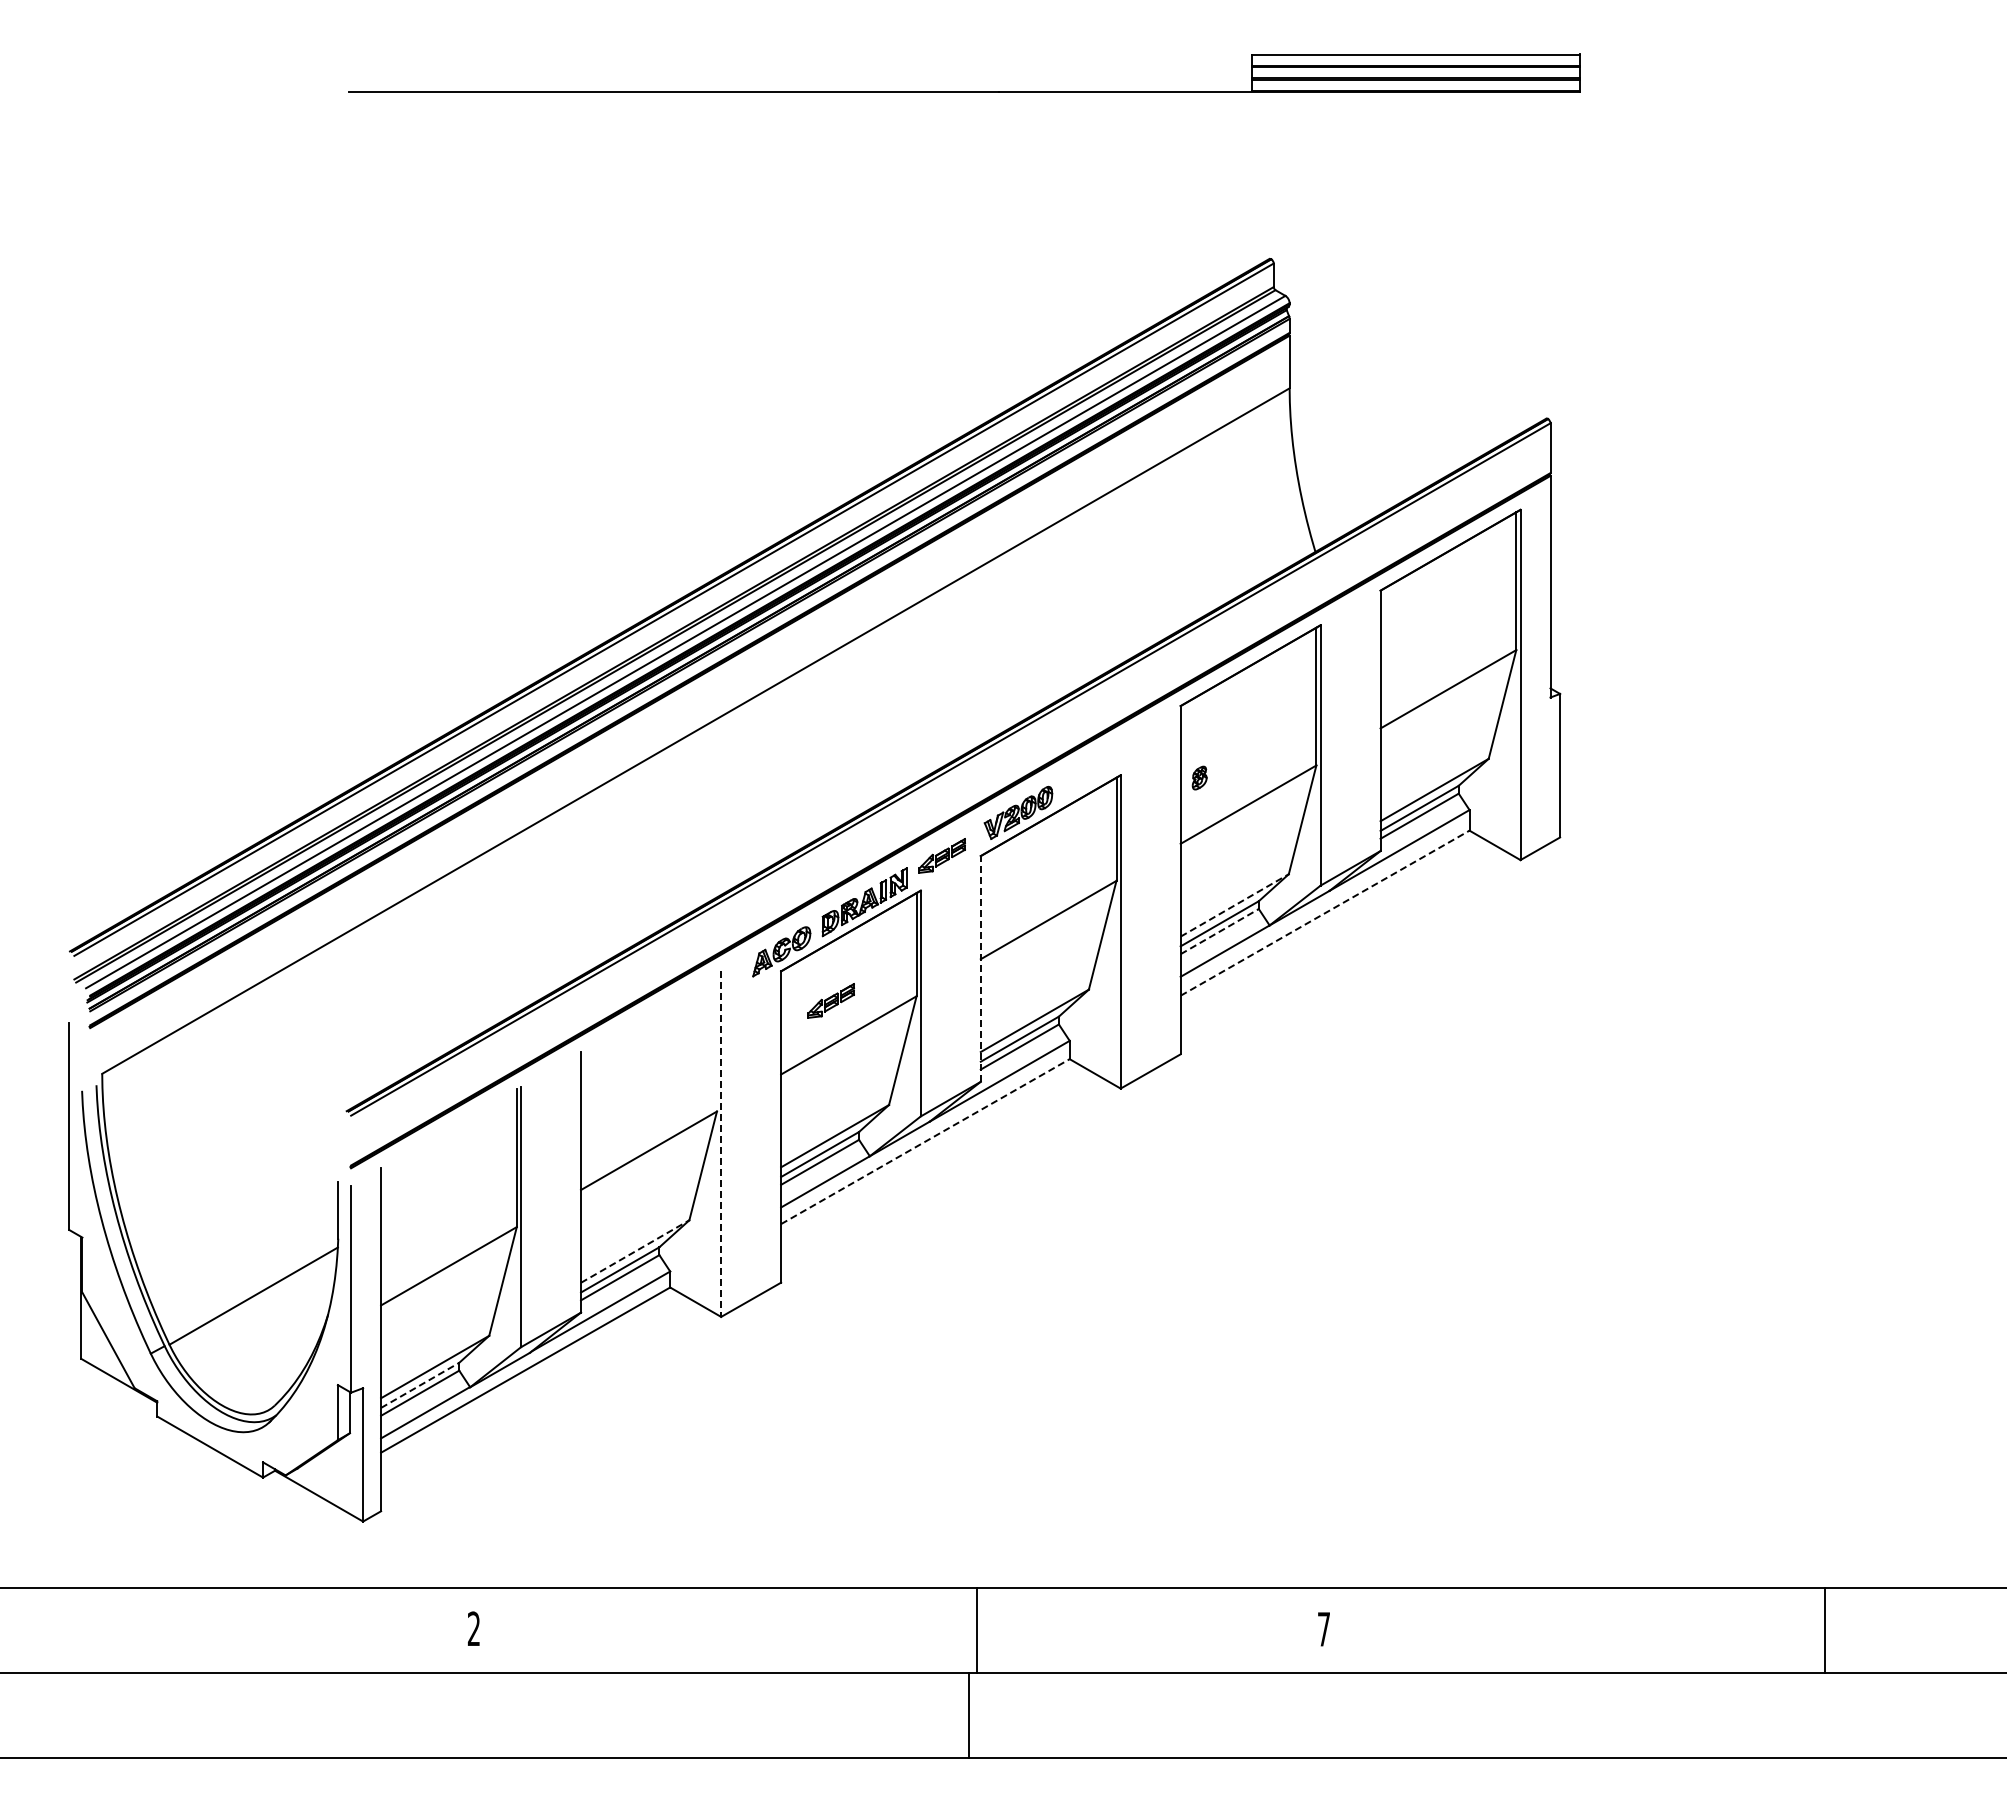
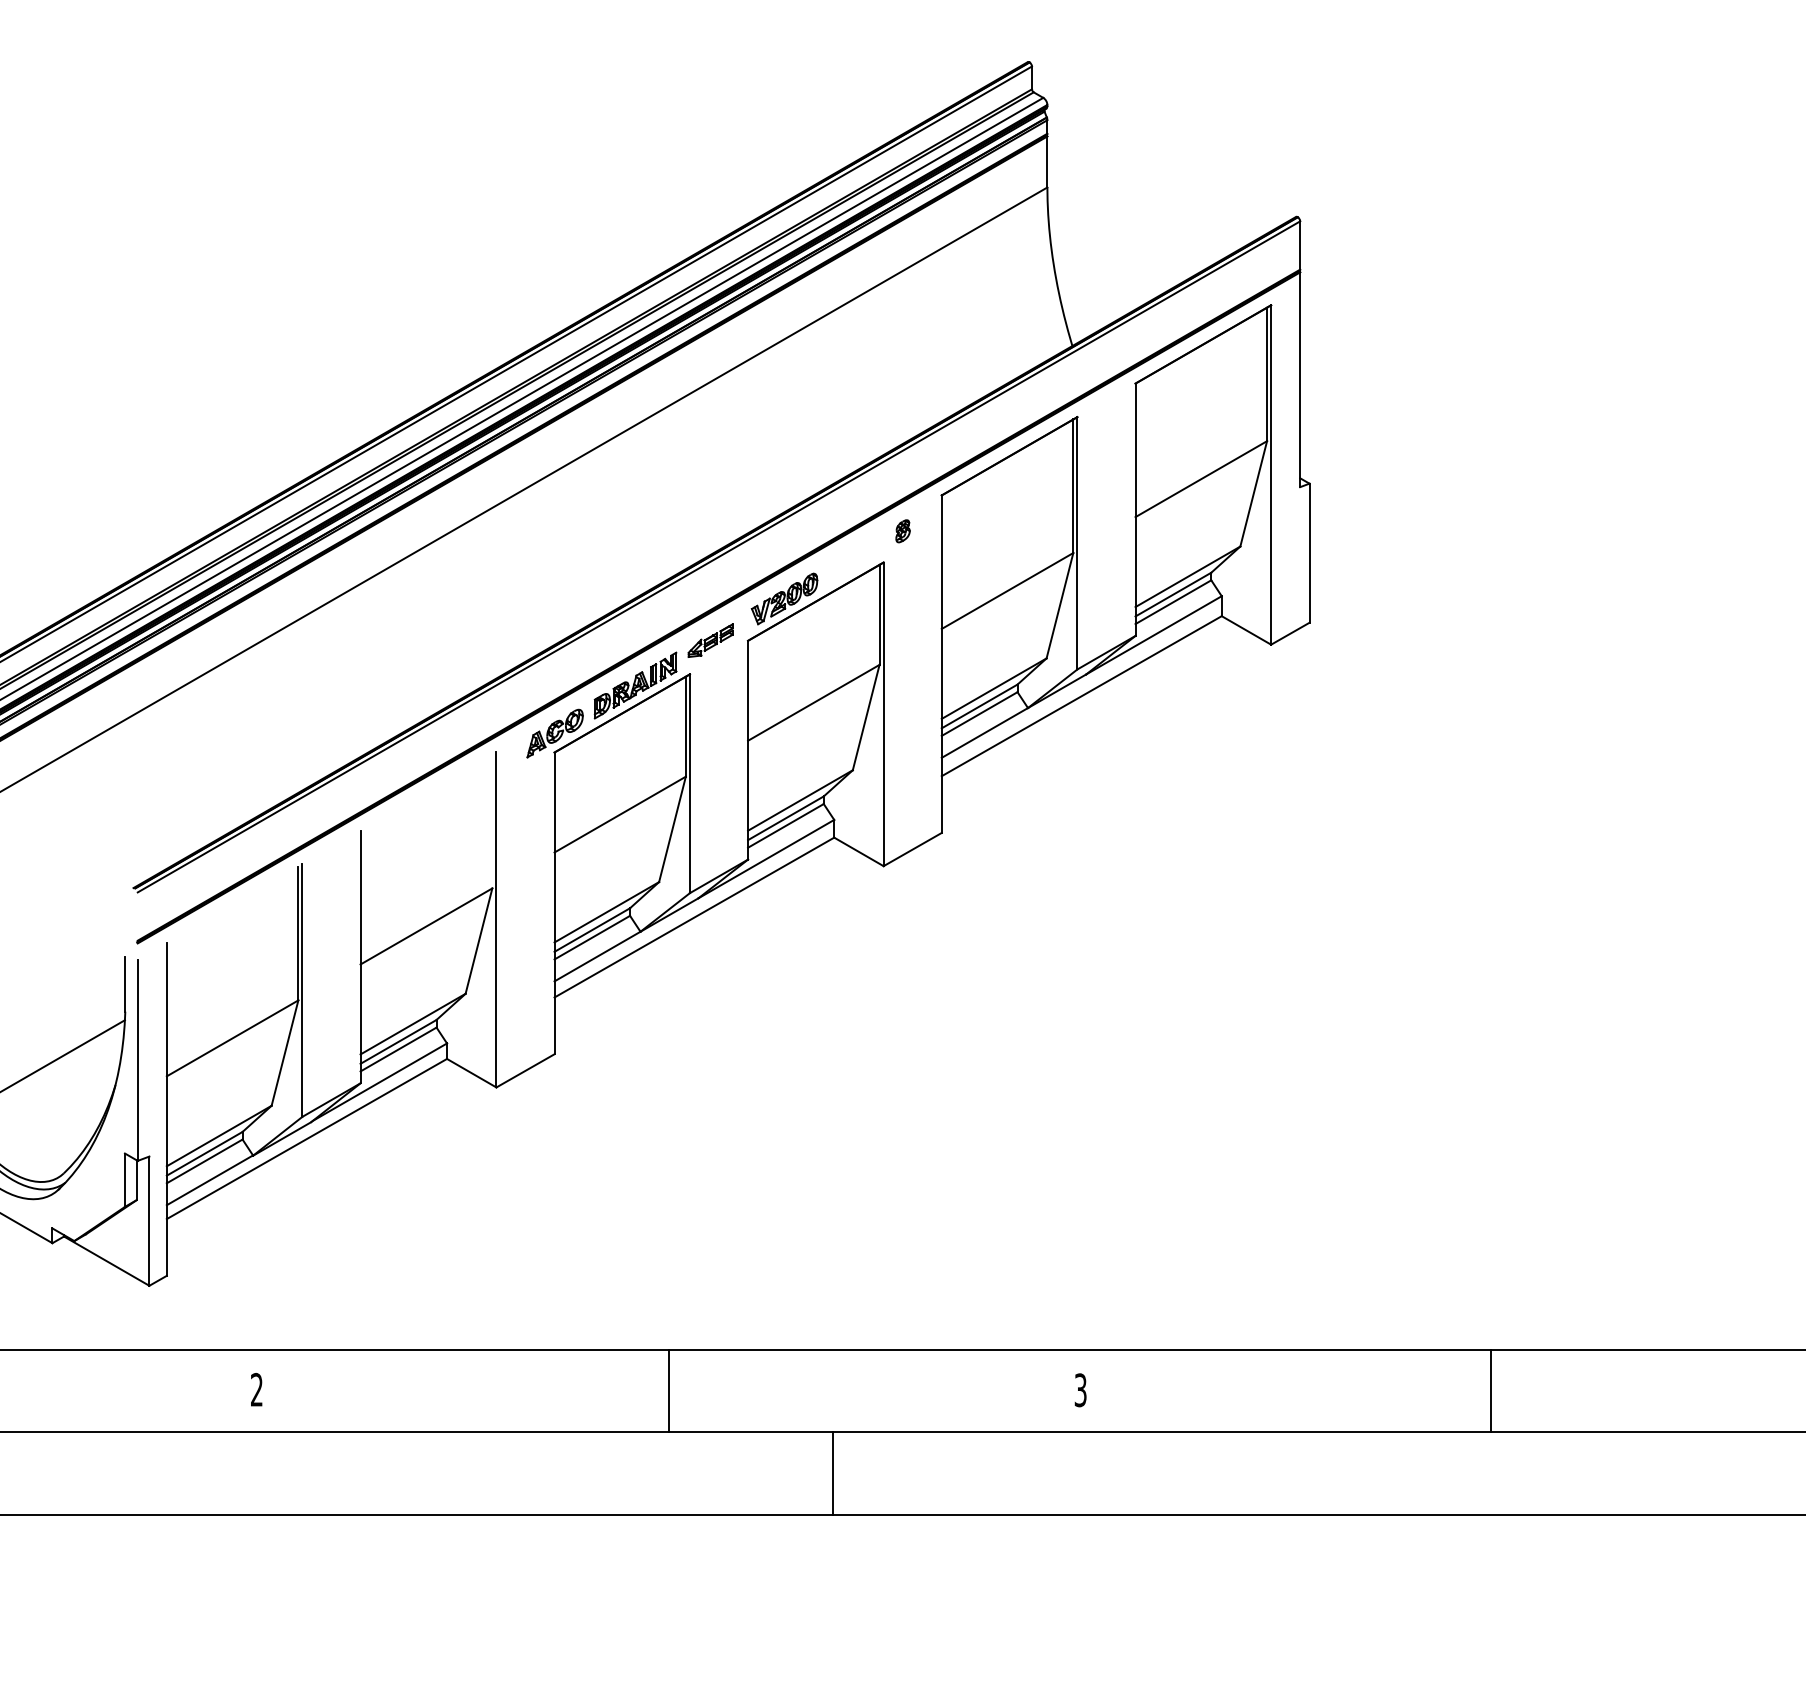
part: (1199, 777) -> (902, 530), moved
line: (1235, 905) -> (994, 688), dashed -> solid
line: (1325, 912) -> (1082, 695), dashed -> solid
line: (1220, 931) -> (980, 713), dashed -> solid
line: (980, 968) -> (747, 749), dashed -> solid
part: (830, 1000) -> (602, 780), removed
line: (925, 1141) -> (694, 917), dashed -> solid
line: (721, 1144) -> (496, 920), dashed -> solid
line: (635, 1251) -> (413, 1024), dashed -> solid
line: (420, 1385) -> (205, 1153), dashed -> solid
text: (1324, 1628) -> (1081, 1389), 7 -> 3
line: (977, 1630) -> (669, 1391), moved
line: (1825, 1630) -> (1491, 1391), moved
line: (968, 1714) -> (833, 1472), moved

